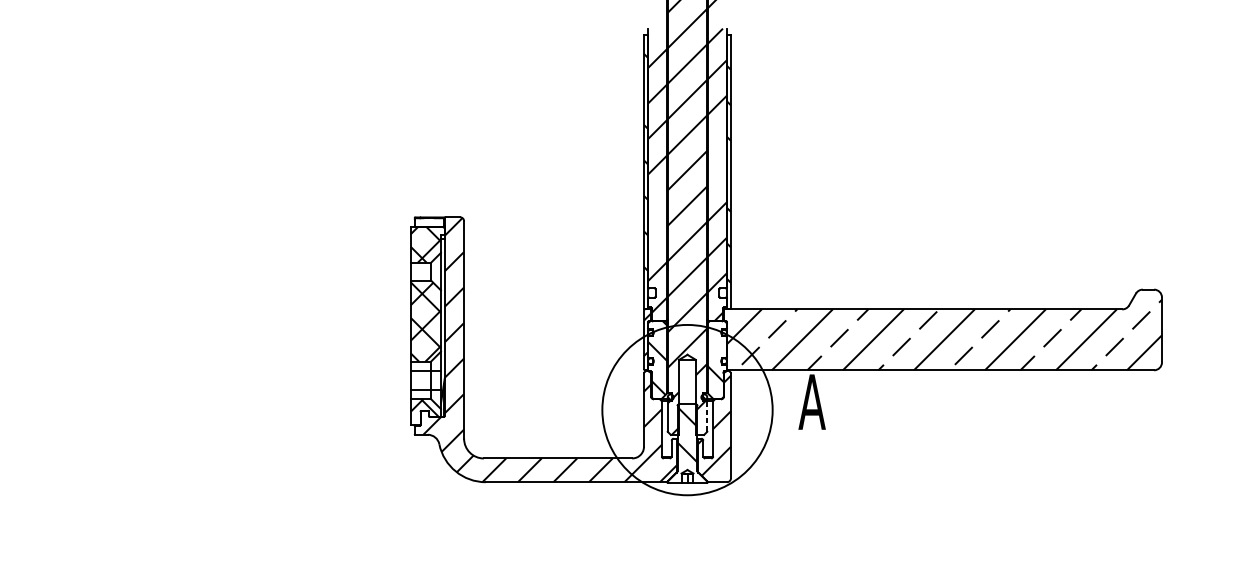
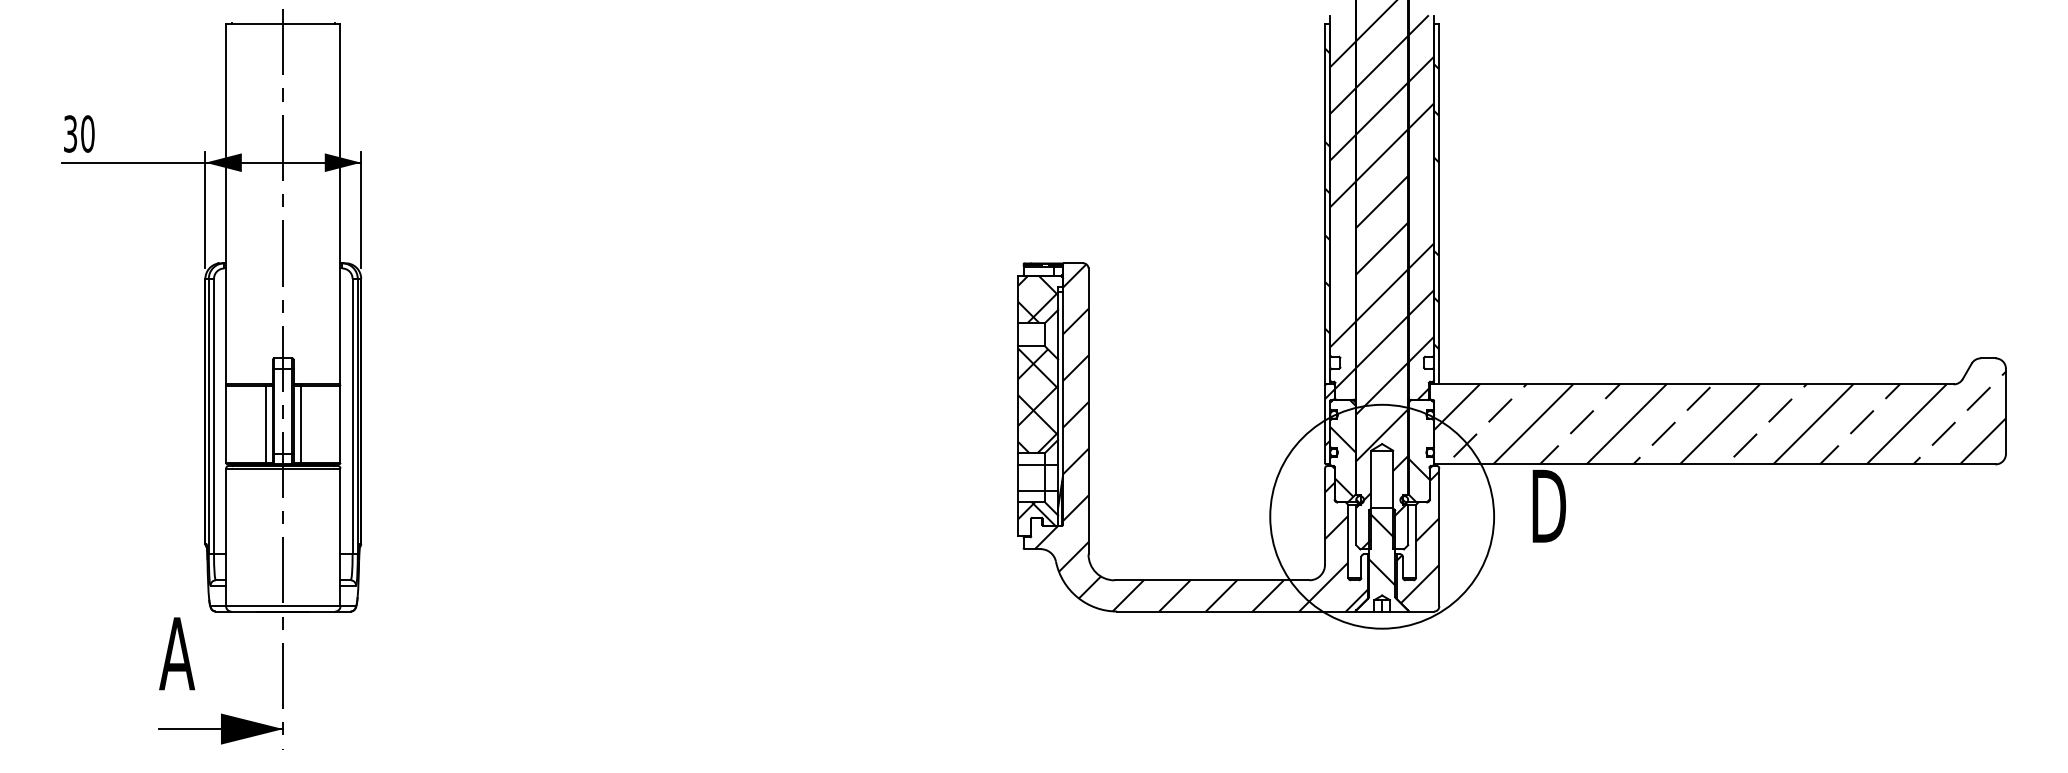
hatch: (429, 222) -> (1042, 270), added
text: (813, 401) -> (1547, 505), A -> D
line: (707, 416) -> (1408, 525), dashed -> solid

